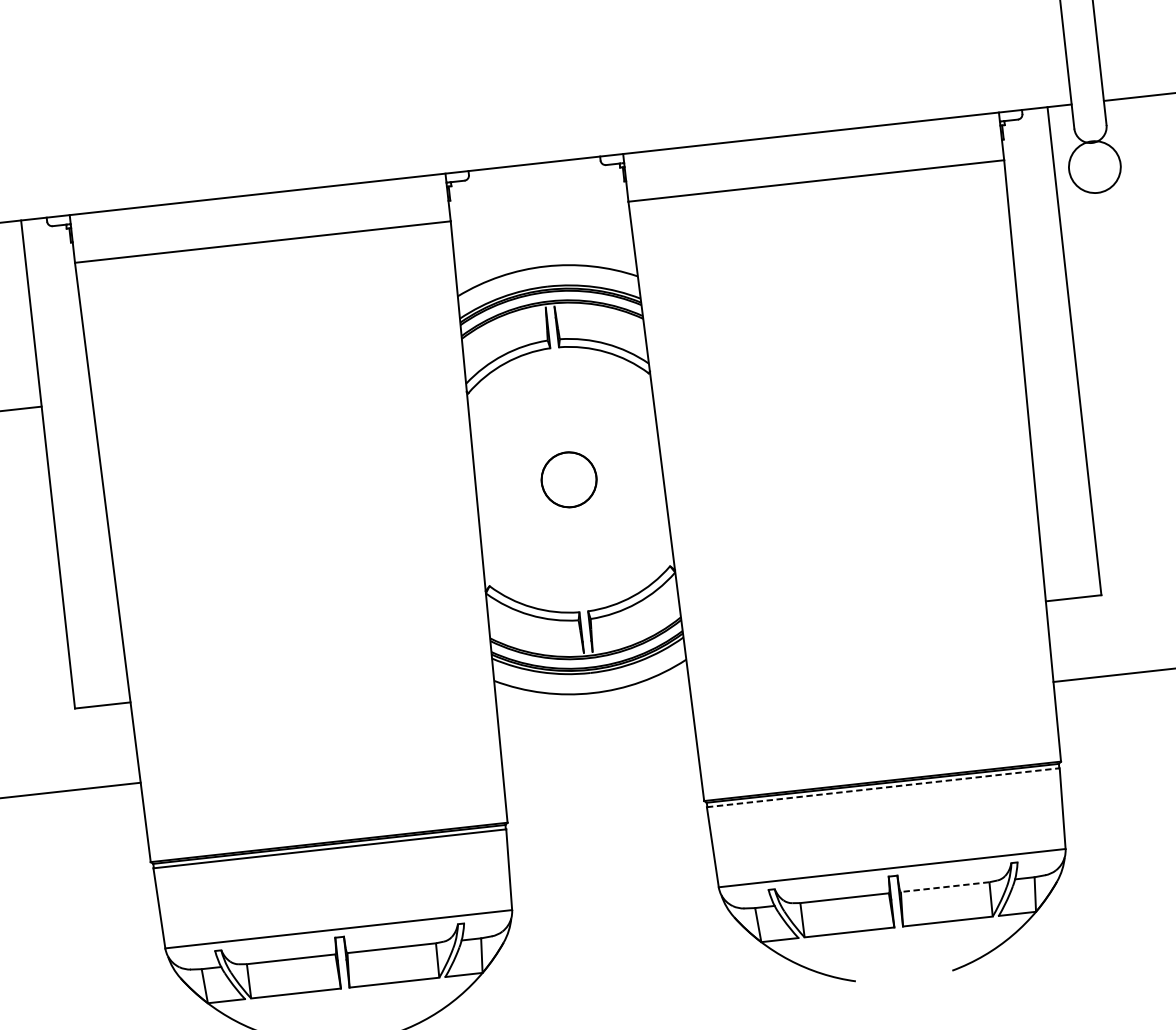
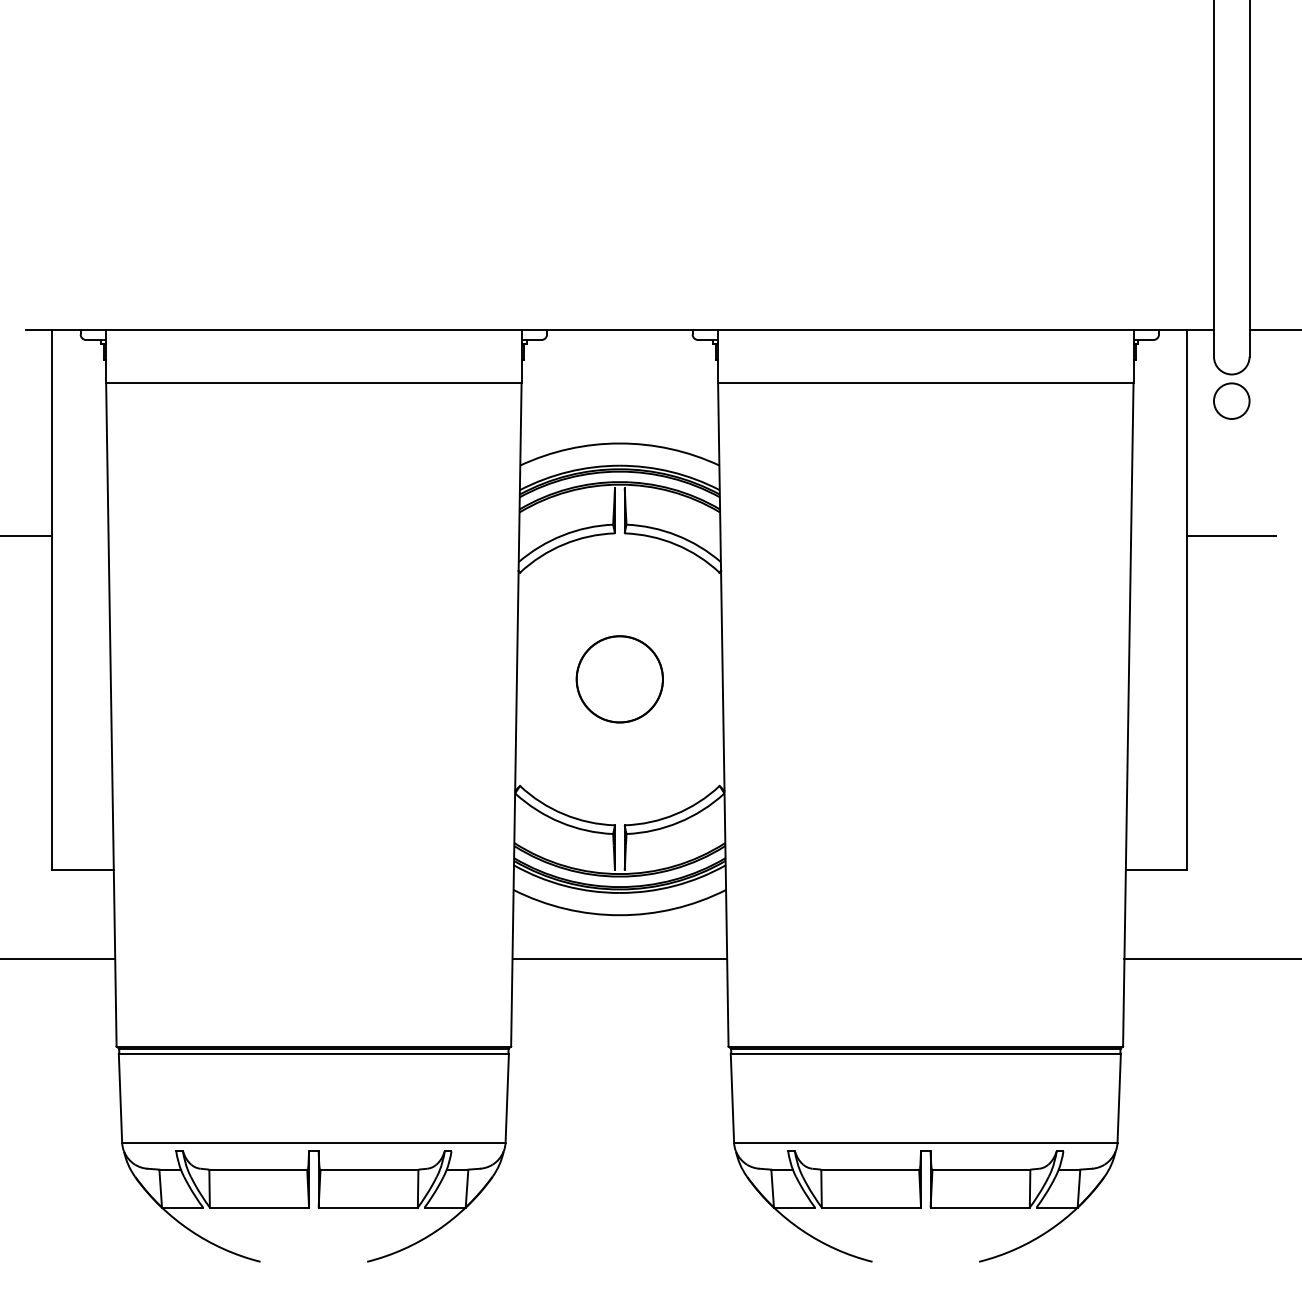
circle: (1094, 167) -> (1231, 401), size x0.62
line: (1108, 288) -> (1231, 535), added
circle: (568, 479) -> (619, 679), size x1.43
line: (596, 732) -> (619, 958), added
line: (883, 787) -> (926, 1053), dashed -> solid
line: (945, 886) -> (981, 1169), dashed -> solid

